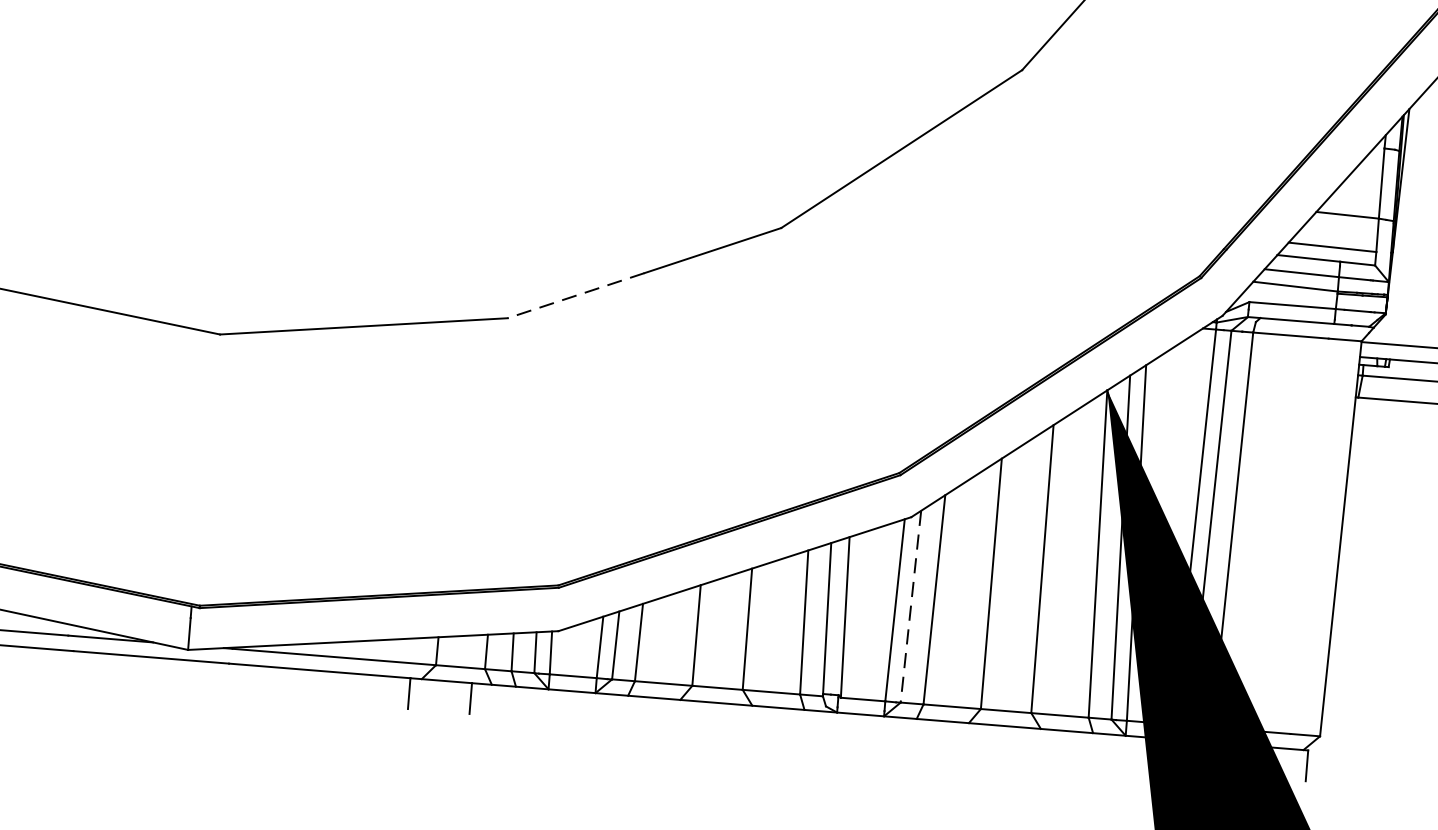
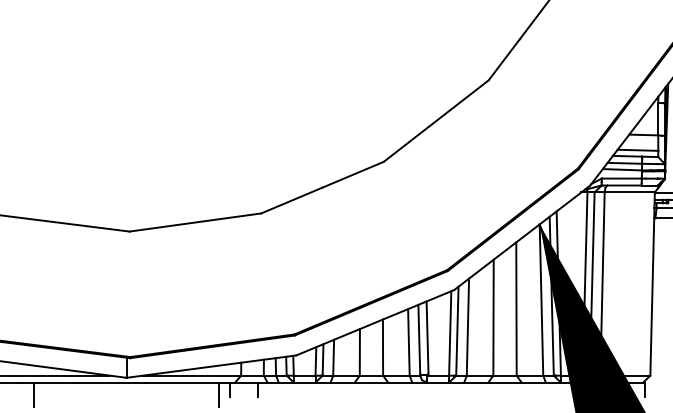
line: (575, 295) -> (291, 200), dashed -> solid
line: (911, 607) -> (457, 331), dashed -> solid
line: (385, 702) -> (219, 394), added

